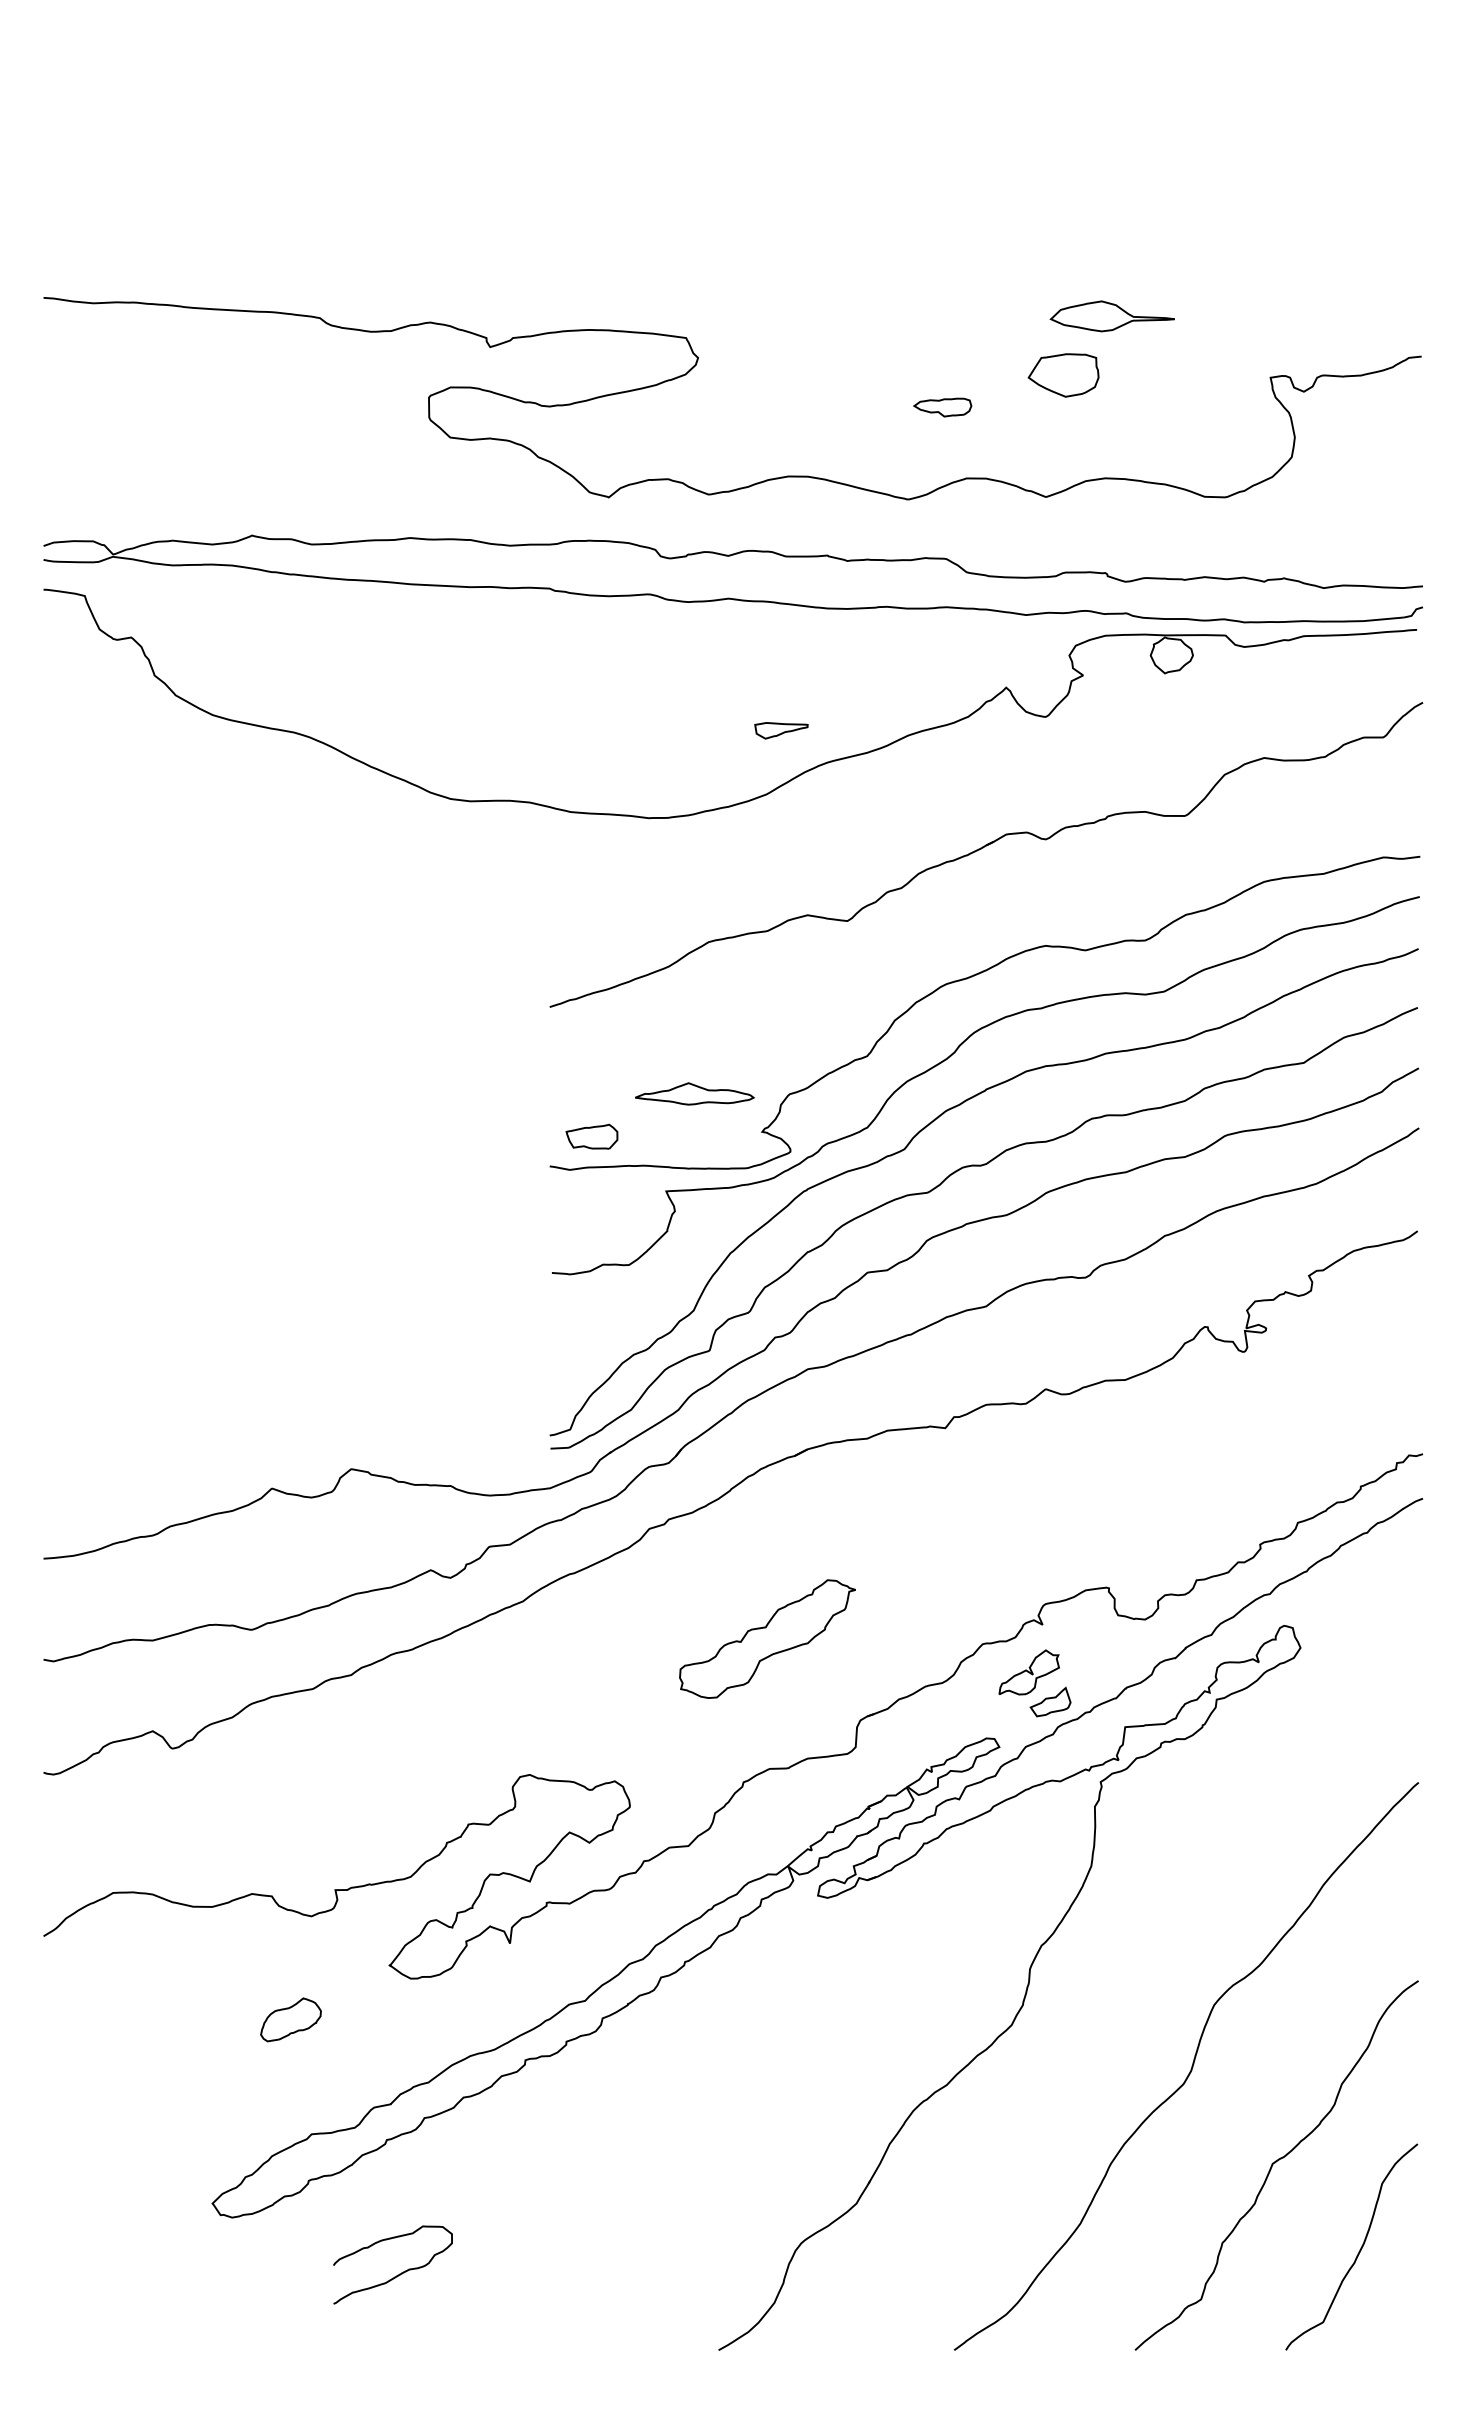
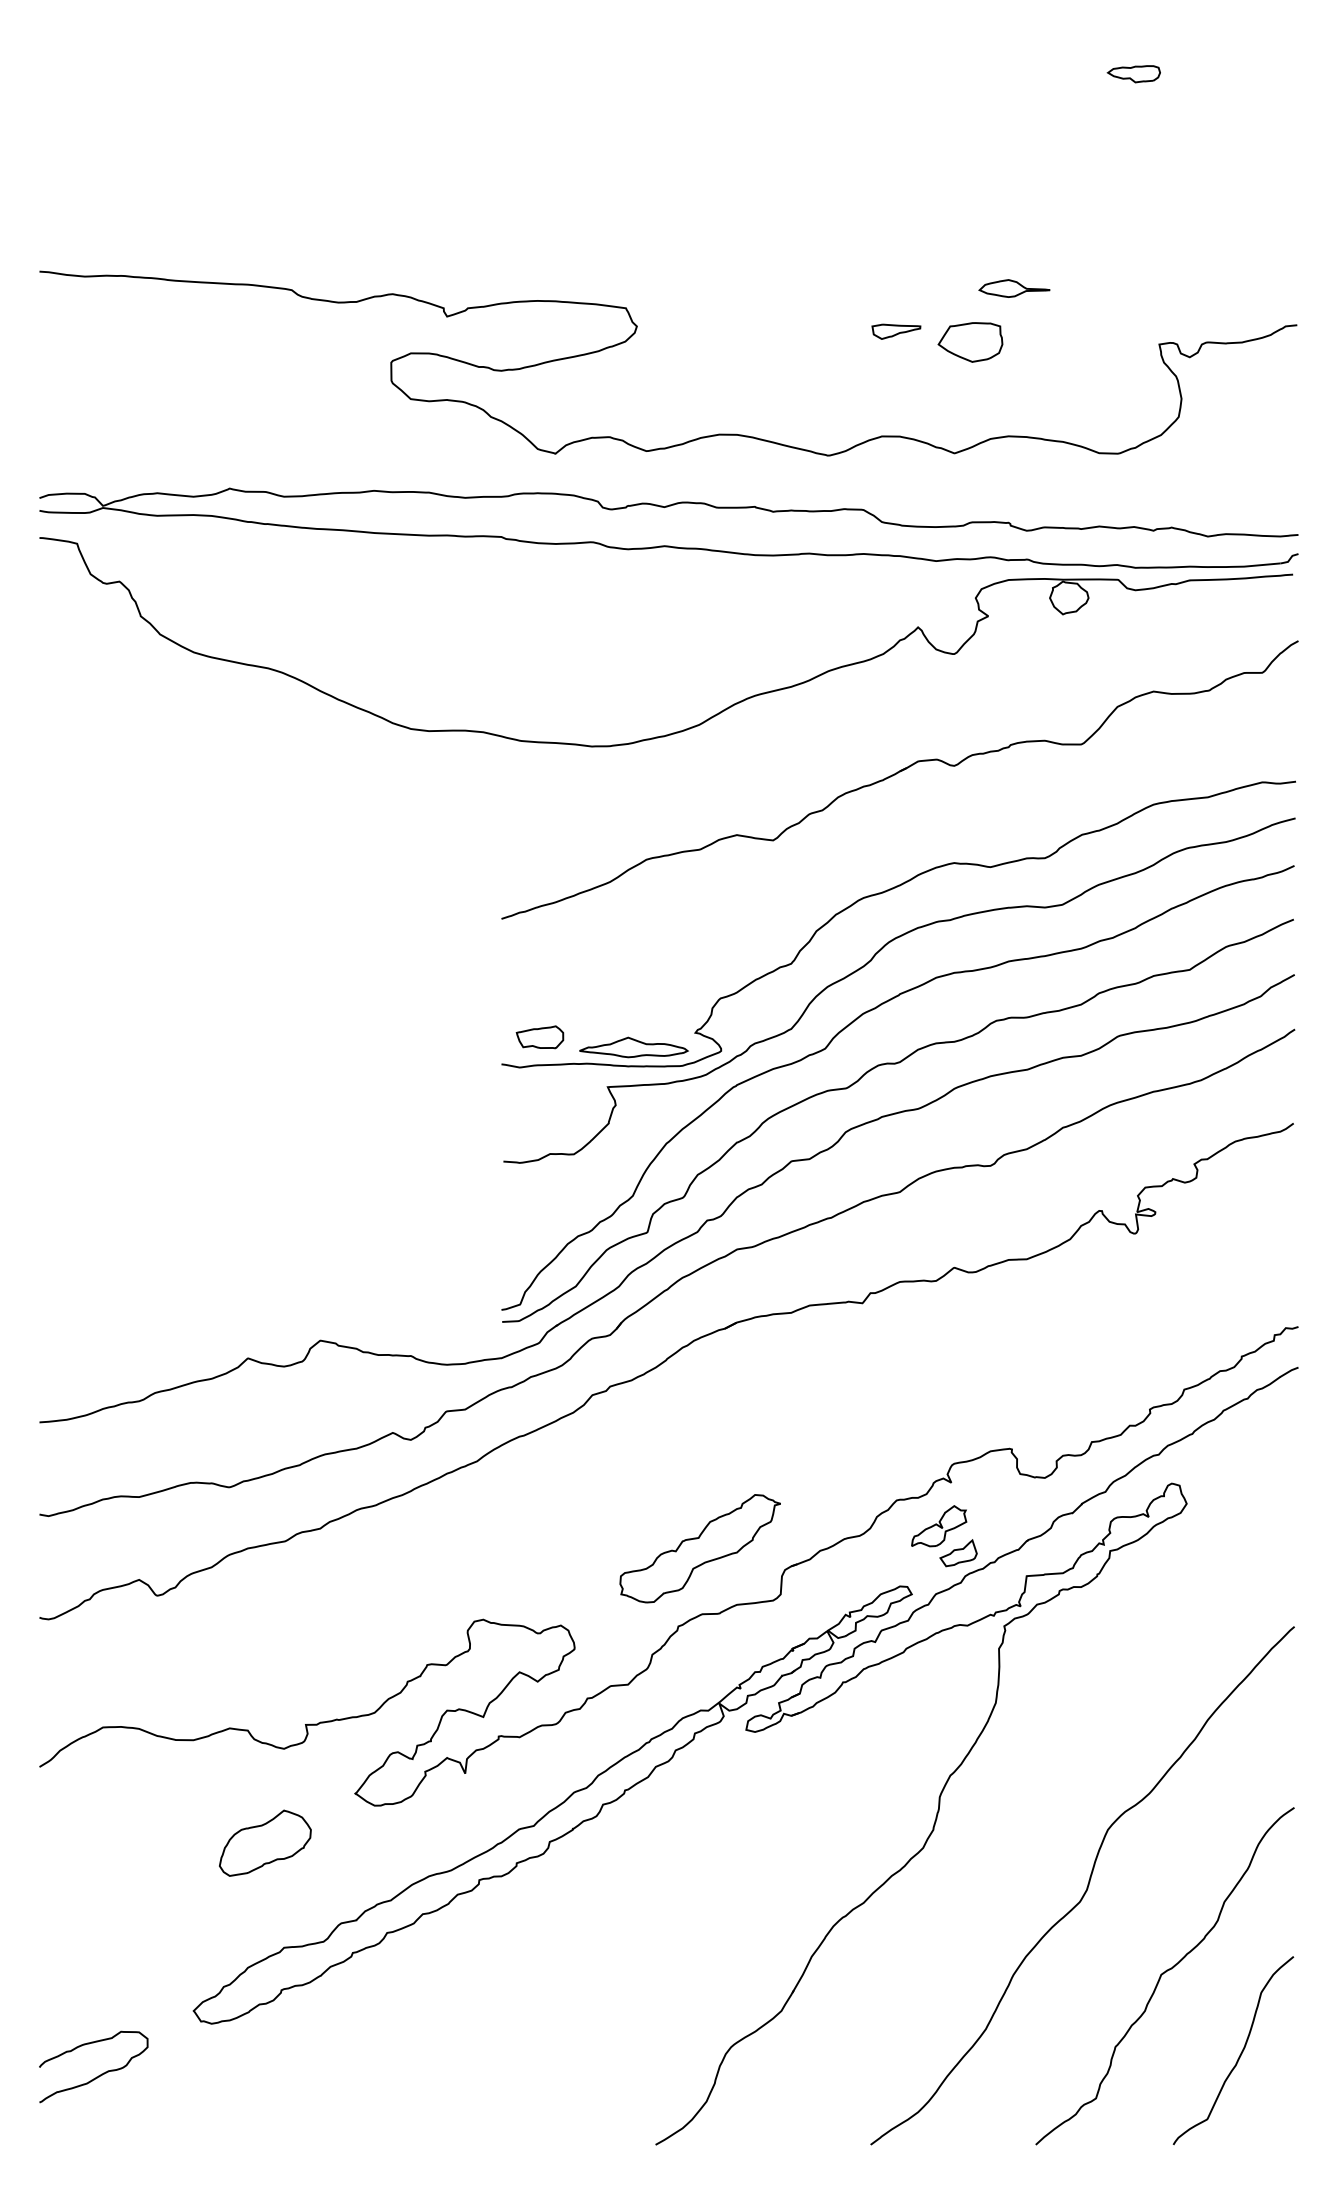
part: (1111, 316) -> (1014, 288), size x0.62
part: (942, 407) -> (1133, 74), moved
part: (781, 730) -> (896, 331), moved
part: (694, 1093) -> (633, 1047), moved
part: (767, 1638) -> (700, 1548), moved
part: (290, 2019) -> (264, 1842), size x1.67
curve: (399, 2273) -> (99, 2074), moved

